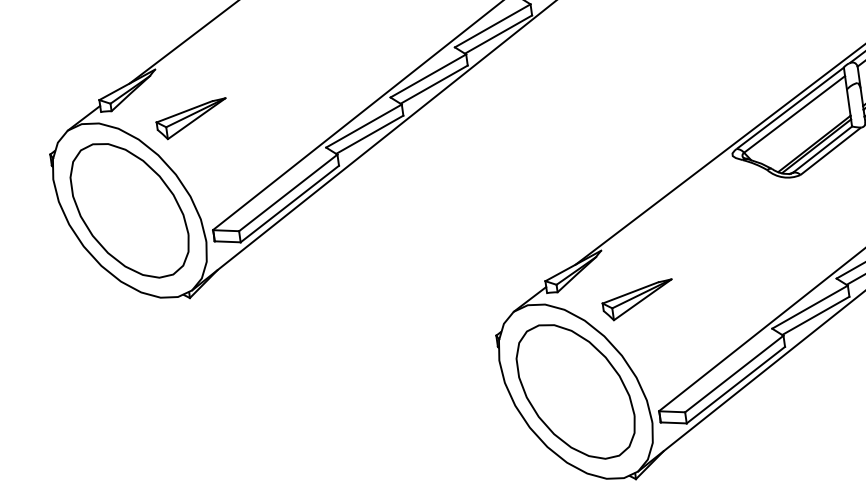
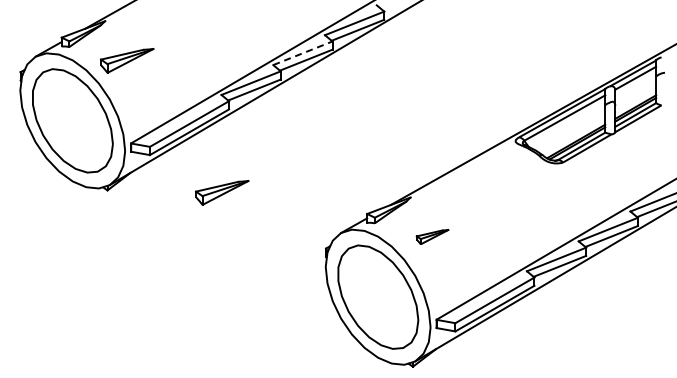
line: (427, 76) -> (302, 53), solid -> dashed
part: (345, 279) -> (222, 192), added
part: (637, 299) -> (432, 236), size x0.6

